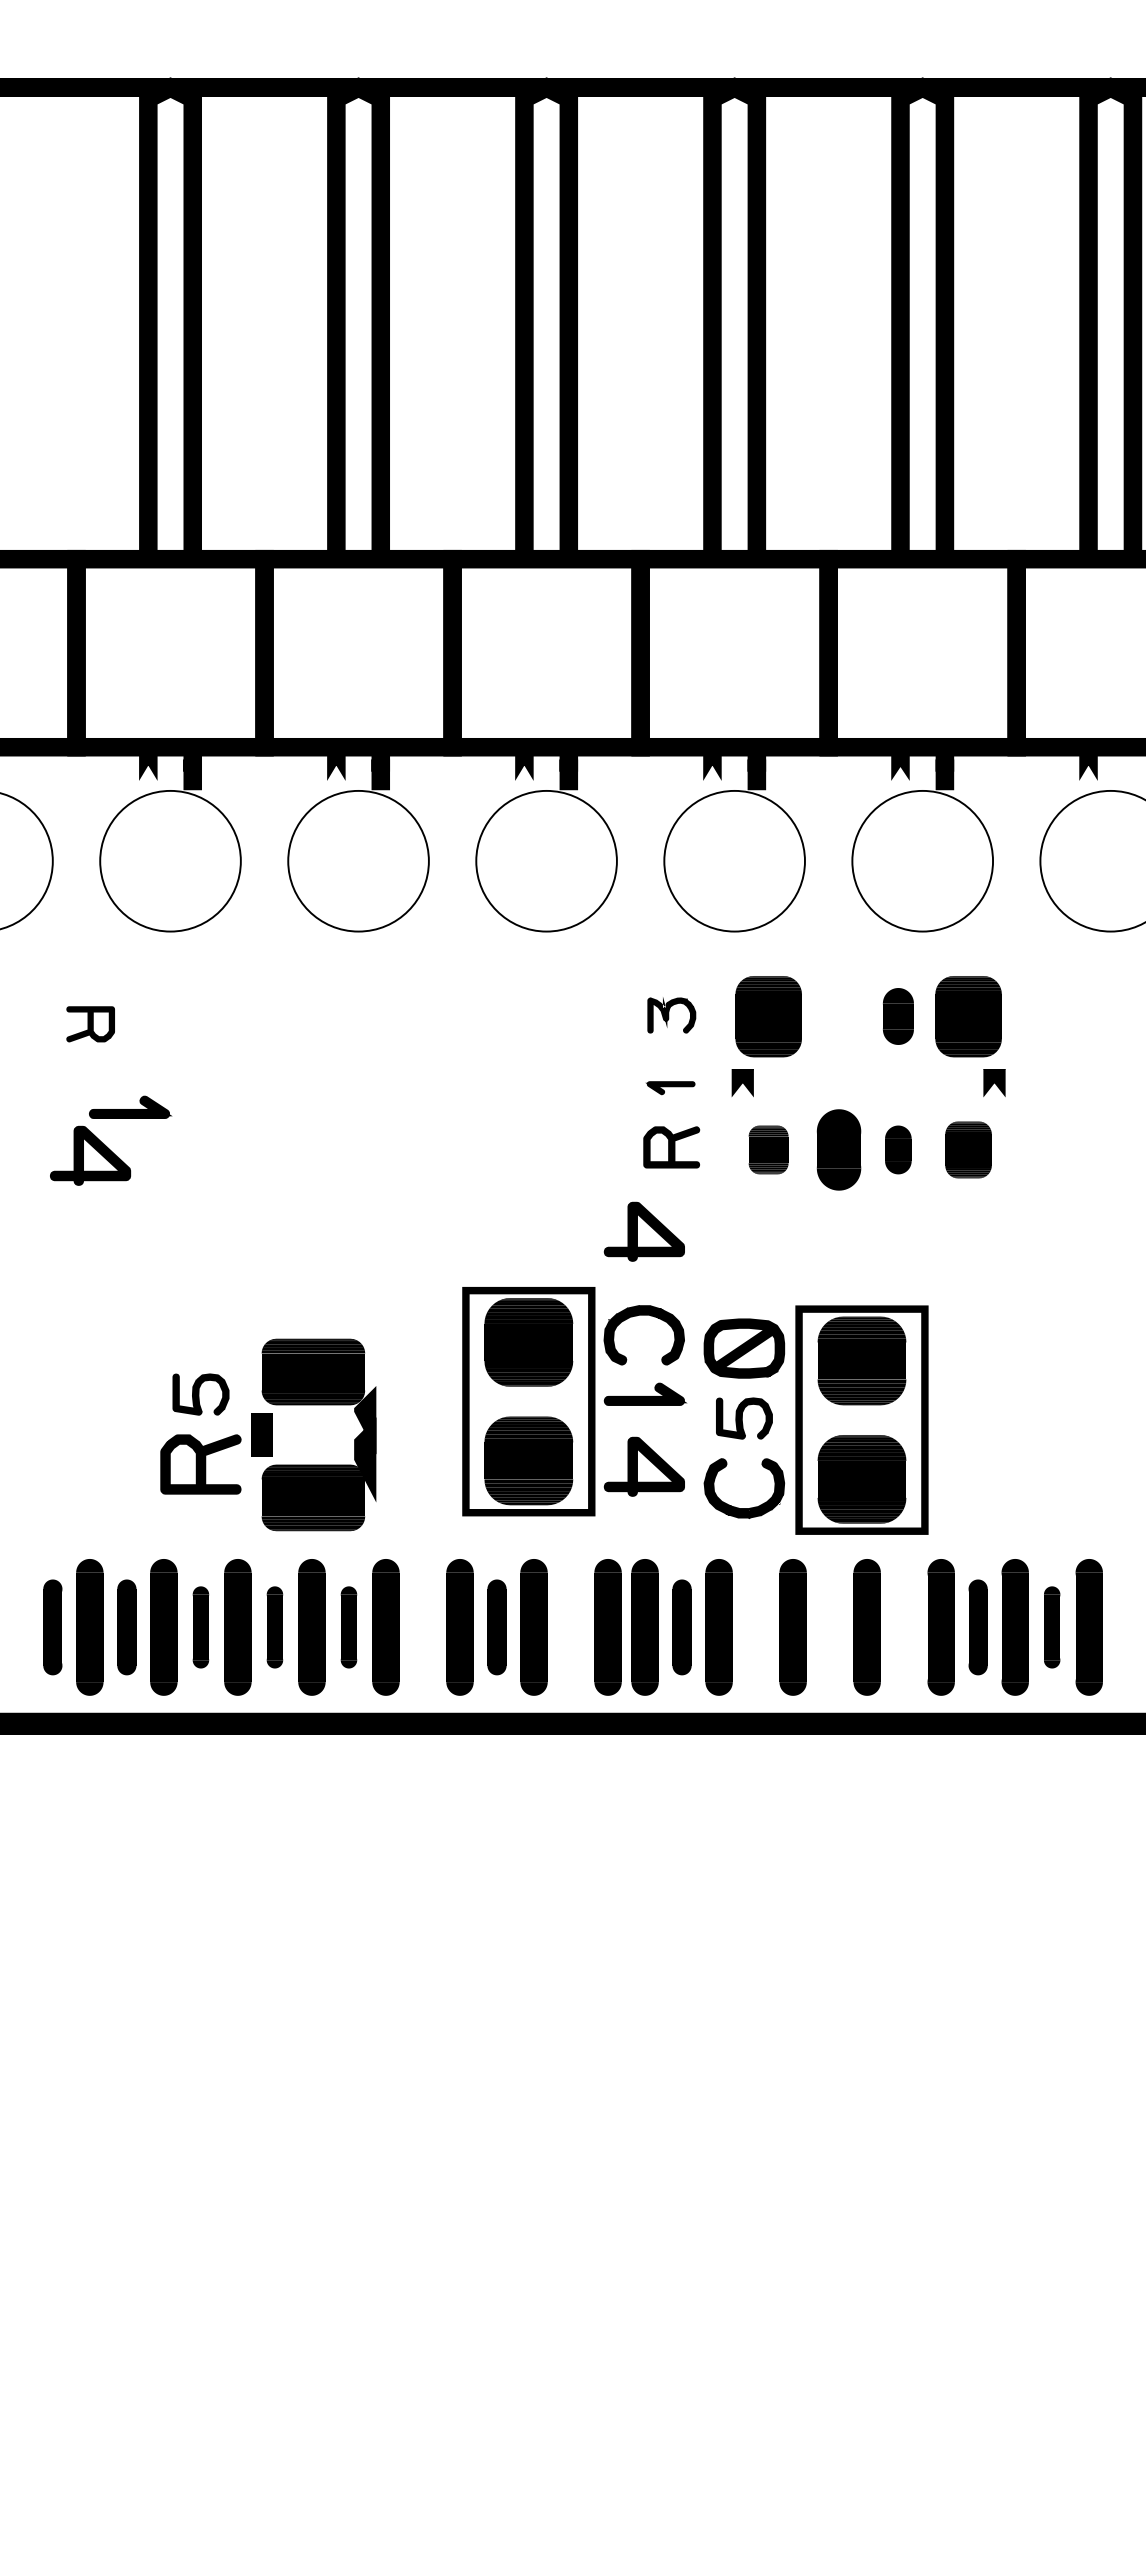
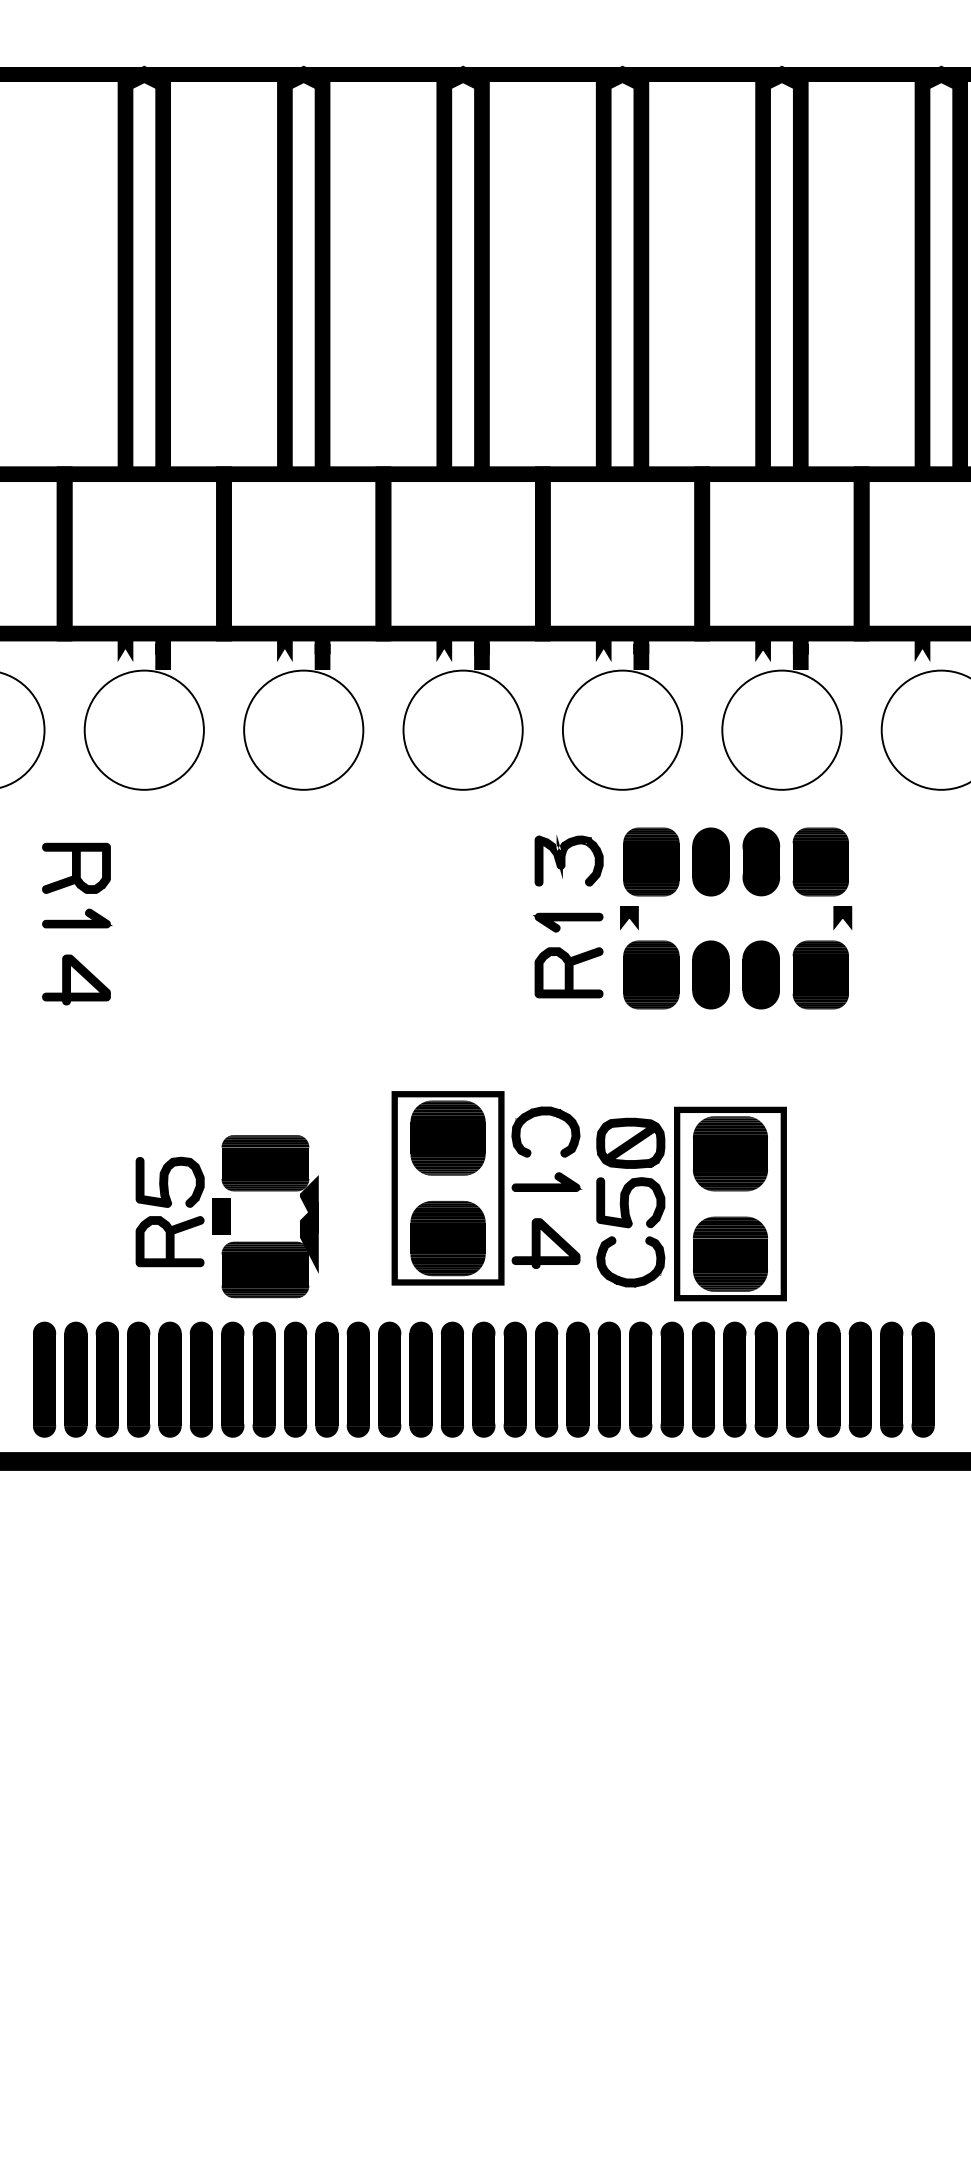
part: (671, 1015) -> (568, 861), size x1.67
part: (838, 1016) -> (710, 861), added
part: (898, 1016) -> (761, 861), size x1.43
part: (90, 1024) -> (76, 868), size x1.67
part: (670, 1087) -> (568, 922), size x1.67
part: (130, 1106) -> (77, 917), moved
part: (671, 1147) -> (568, 972), size x1.43
part: (768, 1149) -> (651, 974), size x1.67
part: (898, 1149) -> (761, 974), size x1.67
part: (968, 1149) -> (820, 974), size x1.43
part: (643, 1231) -> (545, 1044), removed
part: (200, 1394) -> (169, 1182), size x1.43
part: (744, 1418) -> (630, 1202), size x1.43
part: (52, 1627) -> (44, 1379), size x1.43
part: (126, 1627) -> (107, 1379), size x1.43
part: (200, 1627) -> (169, 1379), size x1.67
part: (274, 1627) -> (232, 1379), size x1.67
part: (348, 1627) -> (295, 1379), size x1.67
part: (422, 1627) -> (357, 1379), added
part: (496, 1627) -> (420, 1379), size x1.43
part: (570, 1627) -> (483, 1379), added
part: (681, 1627) -> (577, 1379), size x1.43
part: (755, 1627) -> (640, 1379), added
part: (829, 1627) -> (702, 1379), added
part: (903, 1627) -> (765, 1379), added
part: (977, 1627) -> (828, 1379), size x1.43
part: (1051, 1627) -> (891, 1379), size x1.67

